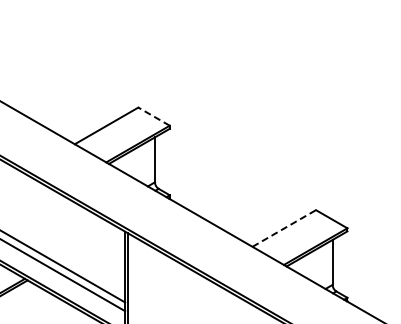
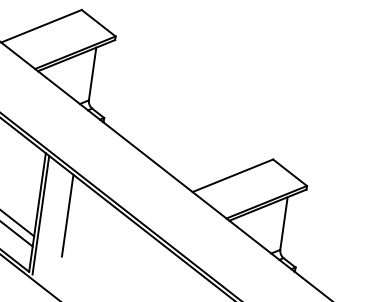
line: (153, 116) -> (98, 22), dashed -> solid
line: (284, 228) -> (233, 175), dashed -> solid
line: (150, 281) -> (67, 215), added

